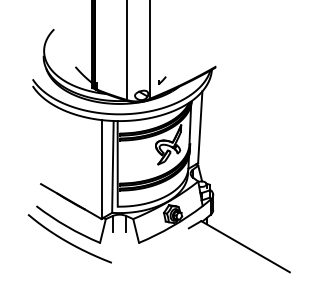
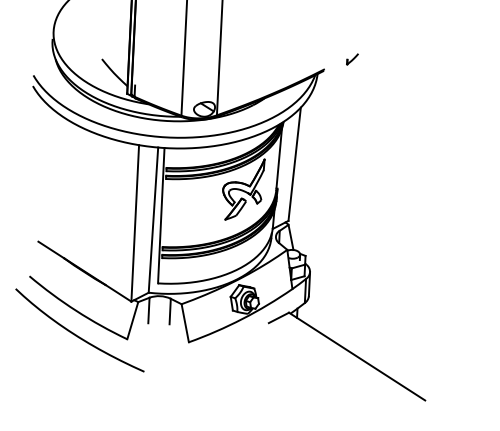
part: (162, 80) -> (352, 59), moved

